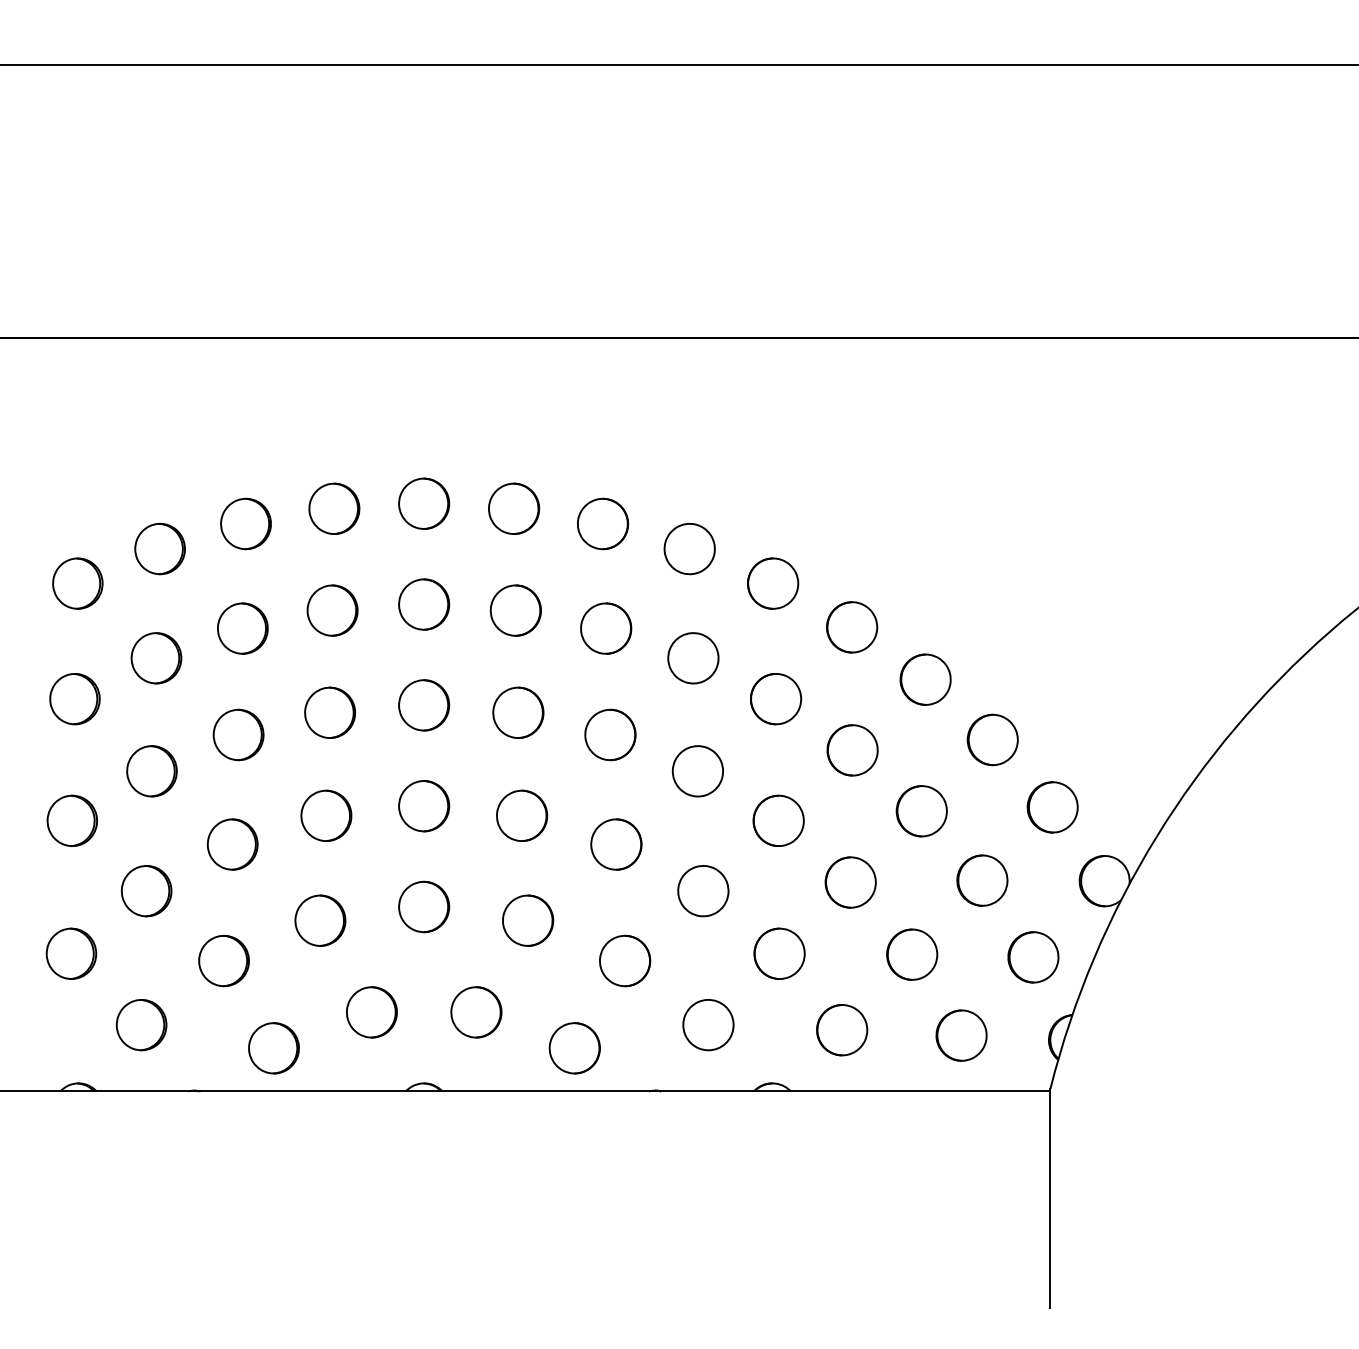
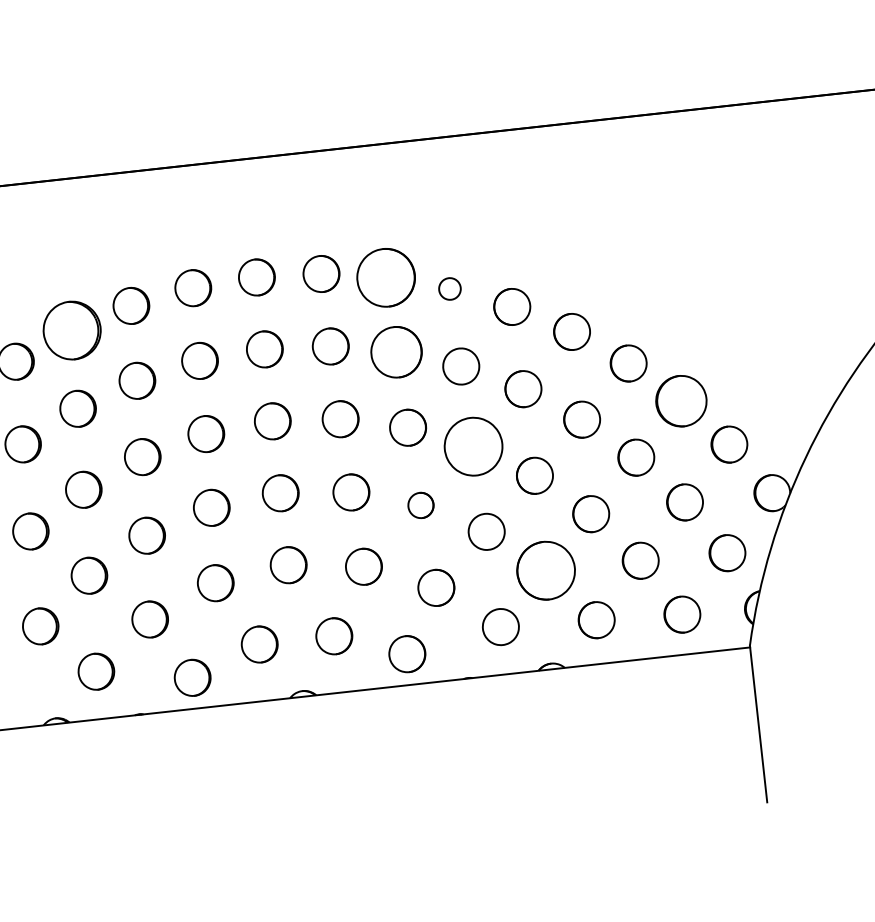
part: (602, 523) -> (385, 277), size x1.6
part: (159, 548) -> (71, 330), size x1.6
part: (689, 549) -> (449, 289), size x0.6
part: (606, 628) -> (396, 352), size x1.4
part: (992, 739) -> (681, 400), size x1.4
part: (697, 771) -> (473, 446), size x1.6
part: (616, 844) -> (421, 505), size x0.7
part: (779, 953) -> (545, 570), size x1.6

